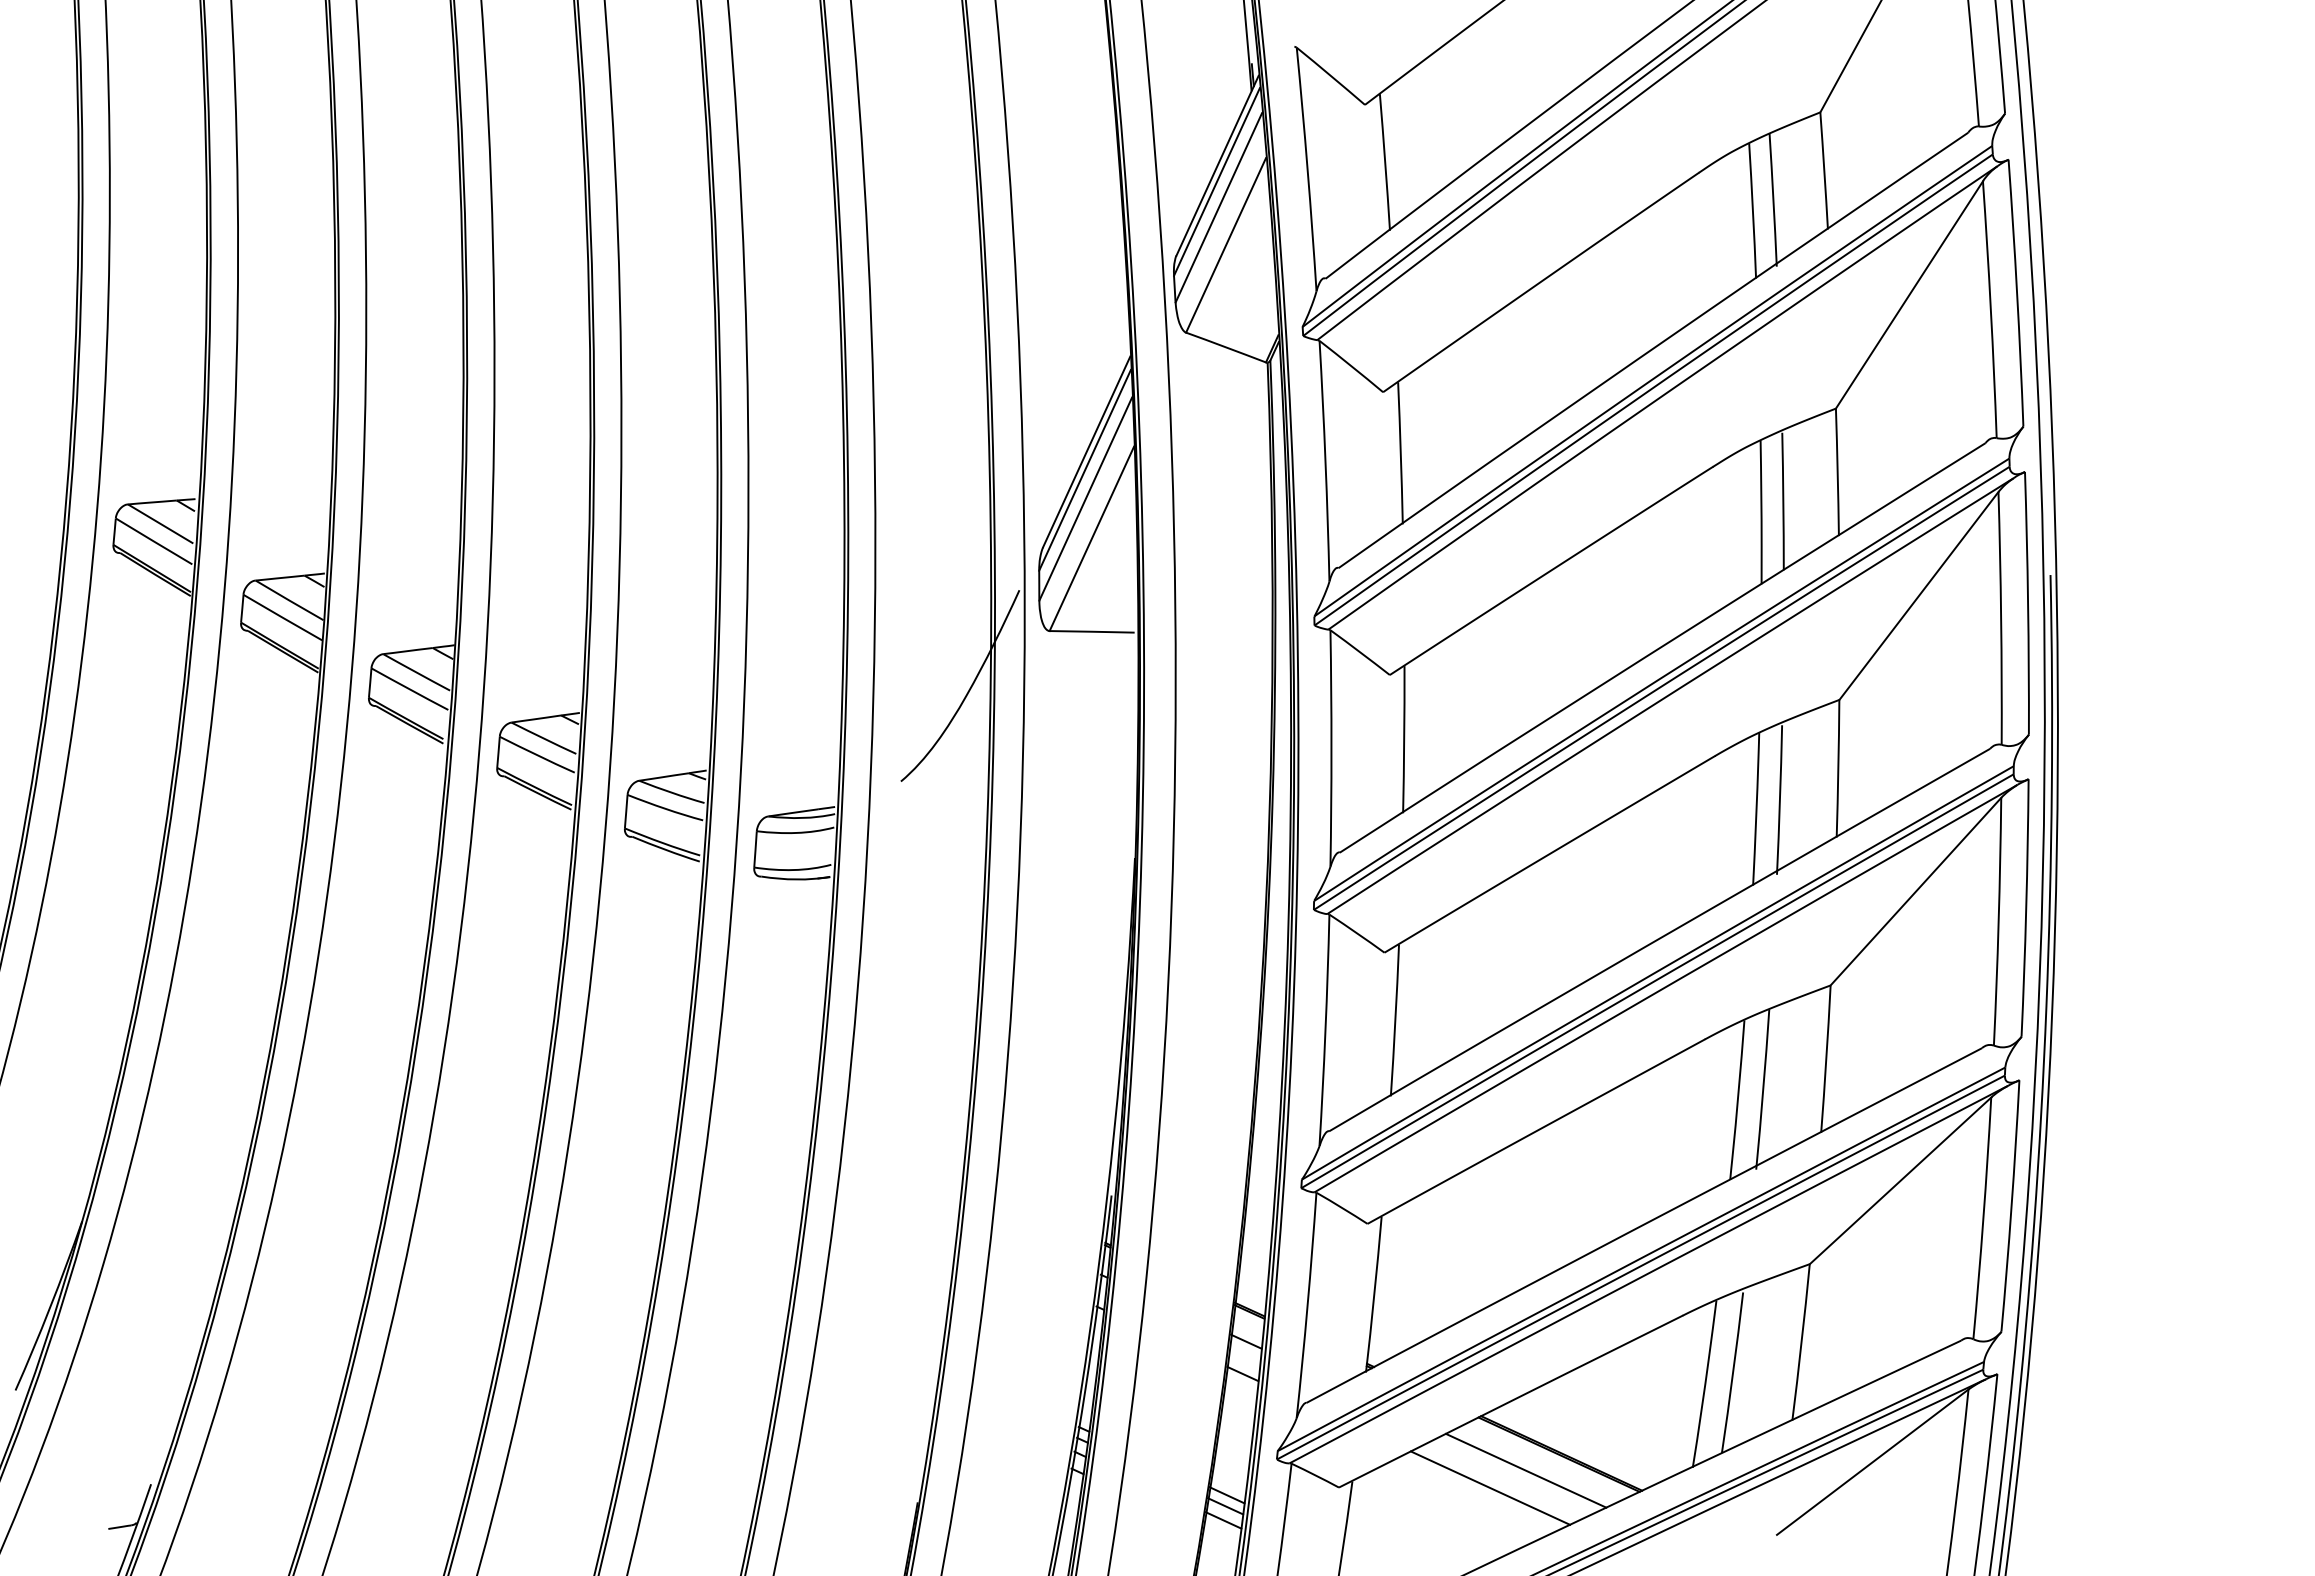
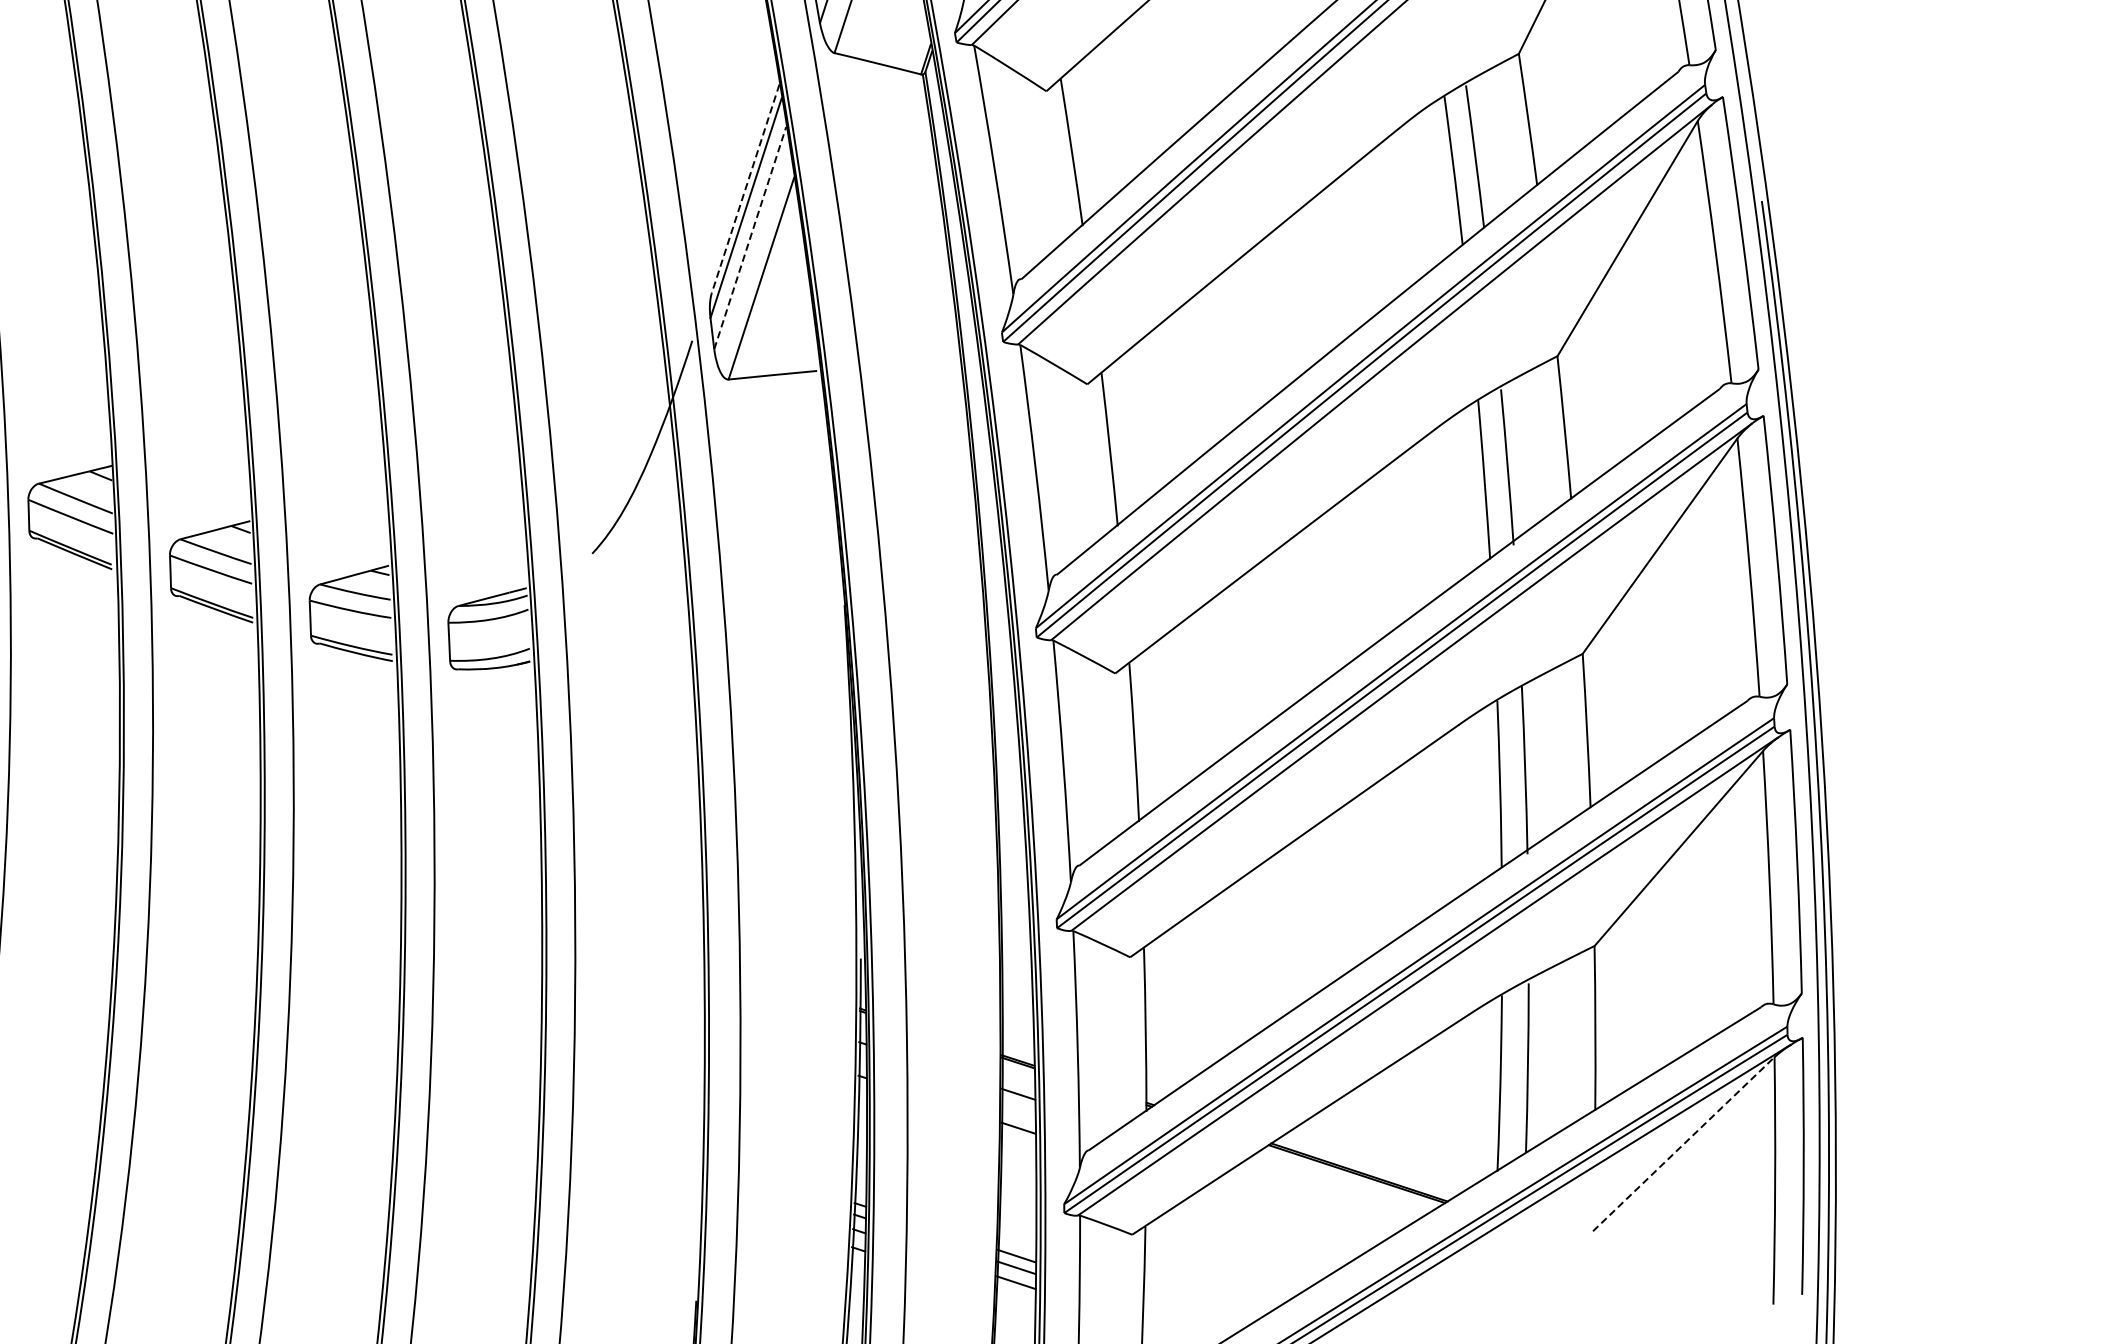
line: (1086, 451) -> (745, 188), solid -> dashed
line: (1085, 499) -> (750, 238), solid -> dashed
line: (1873, 1461) -> (1684, 1143), solid -> dashed
line: (1526, 1470) -> (1325, 1194), removed
line: (1490, 1487) -> (1289, 1216), removed

